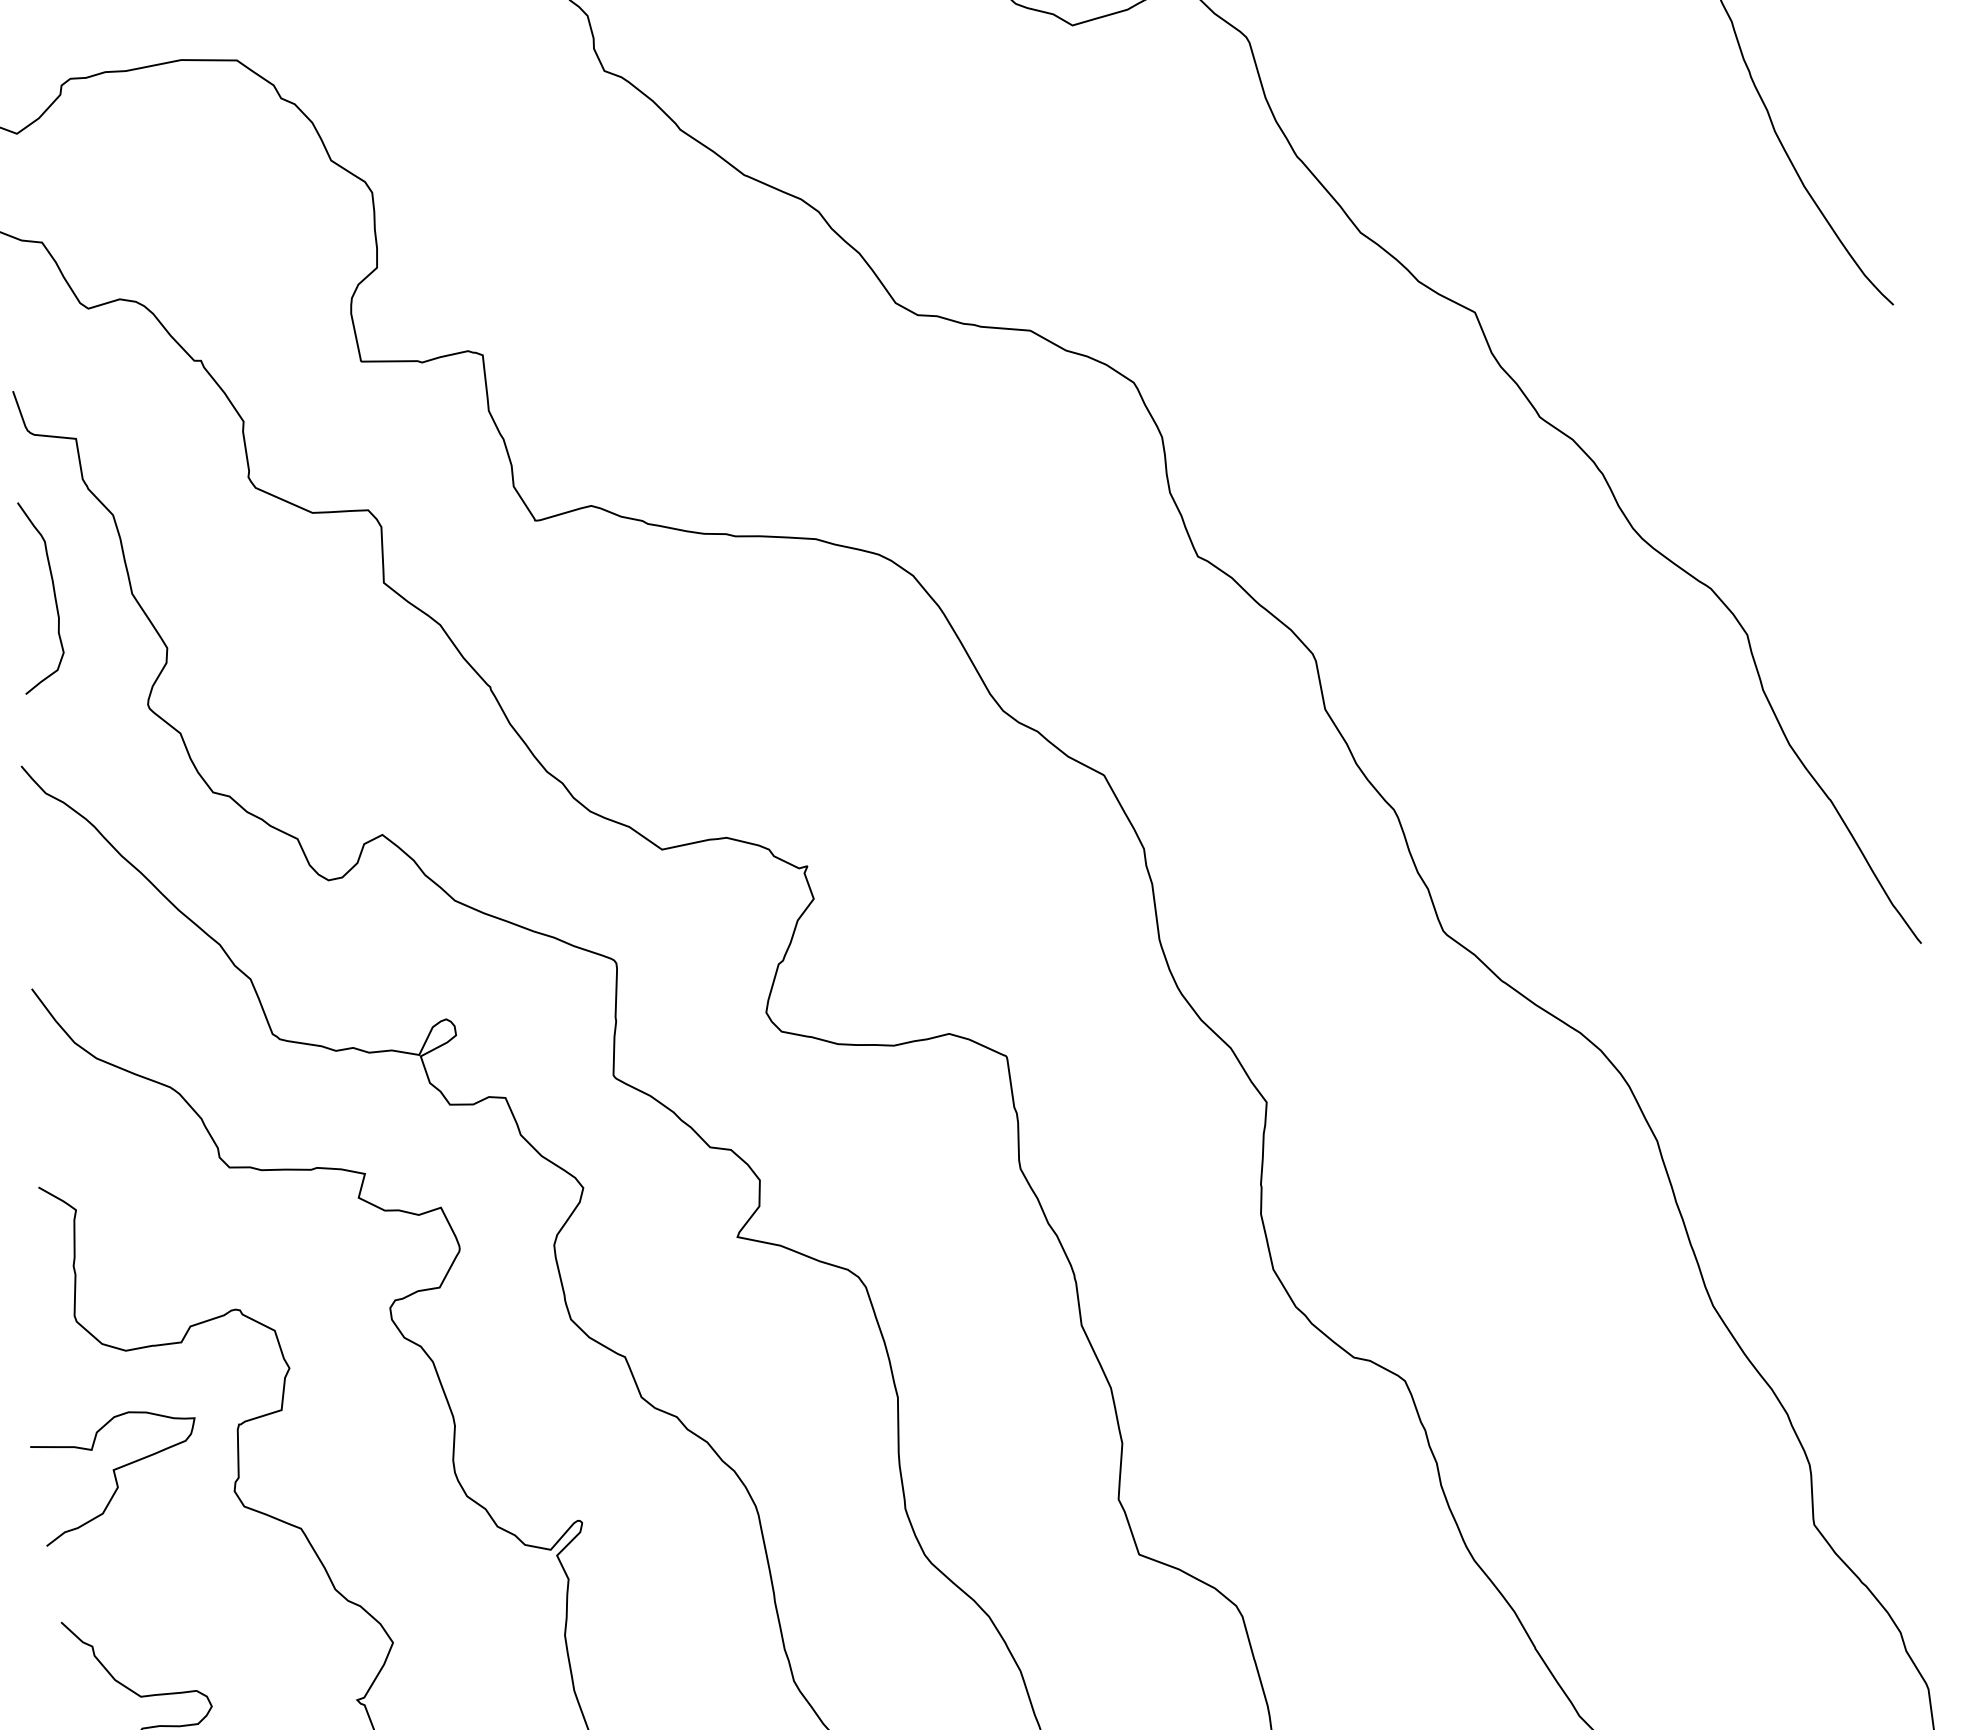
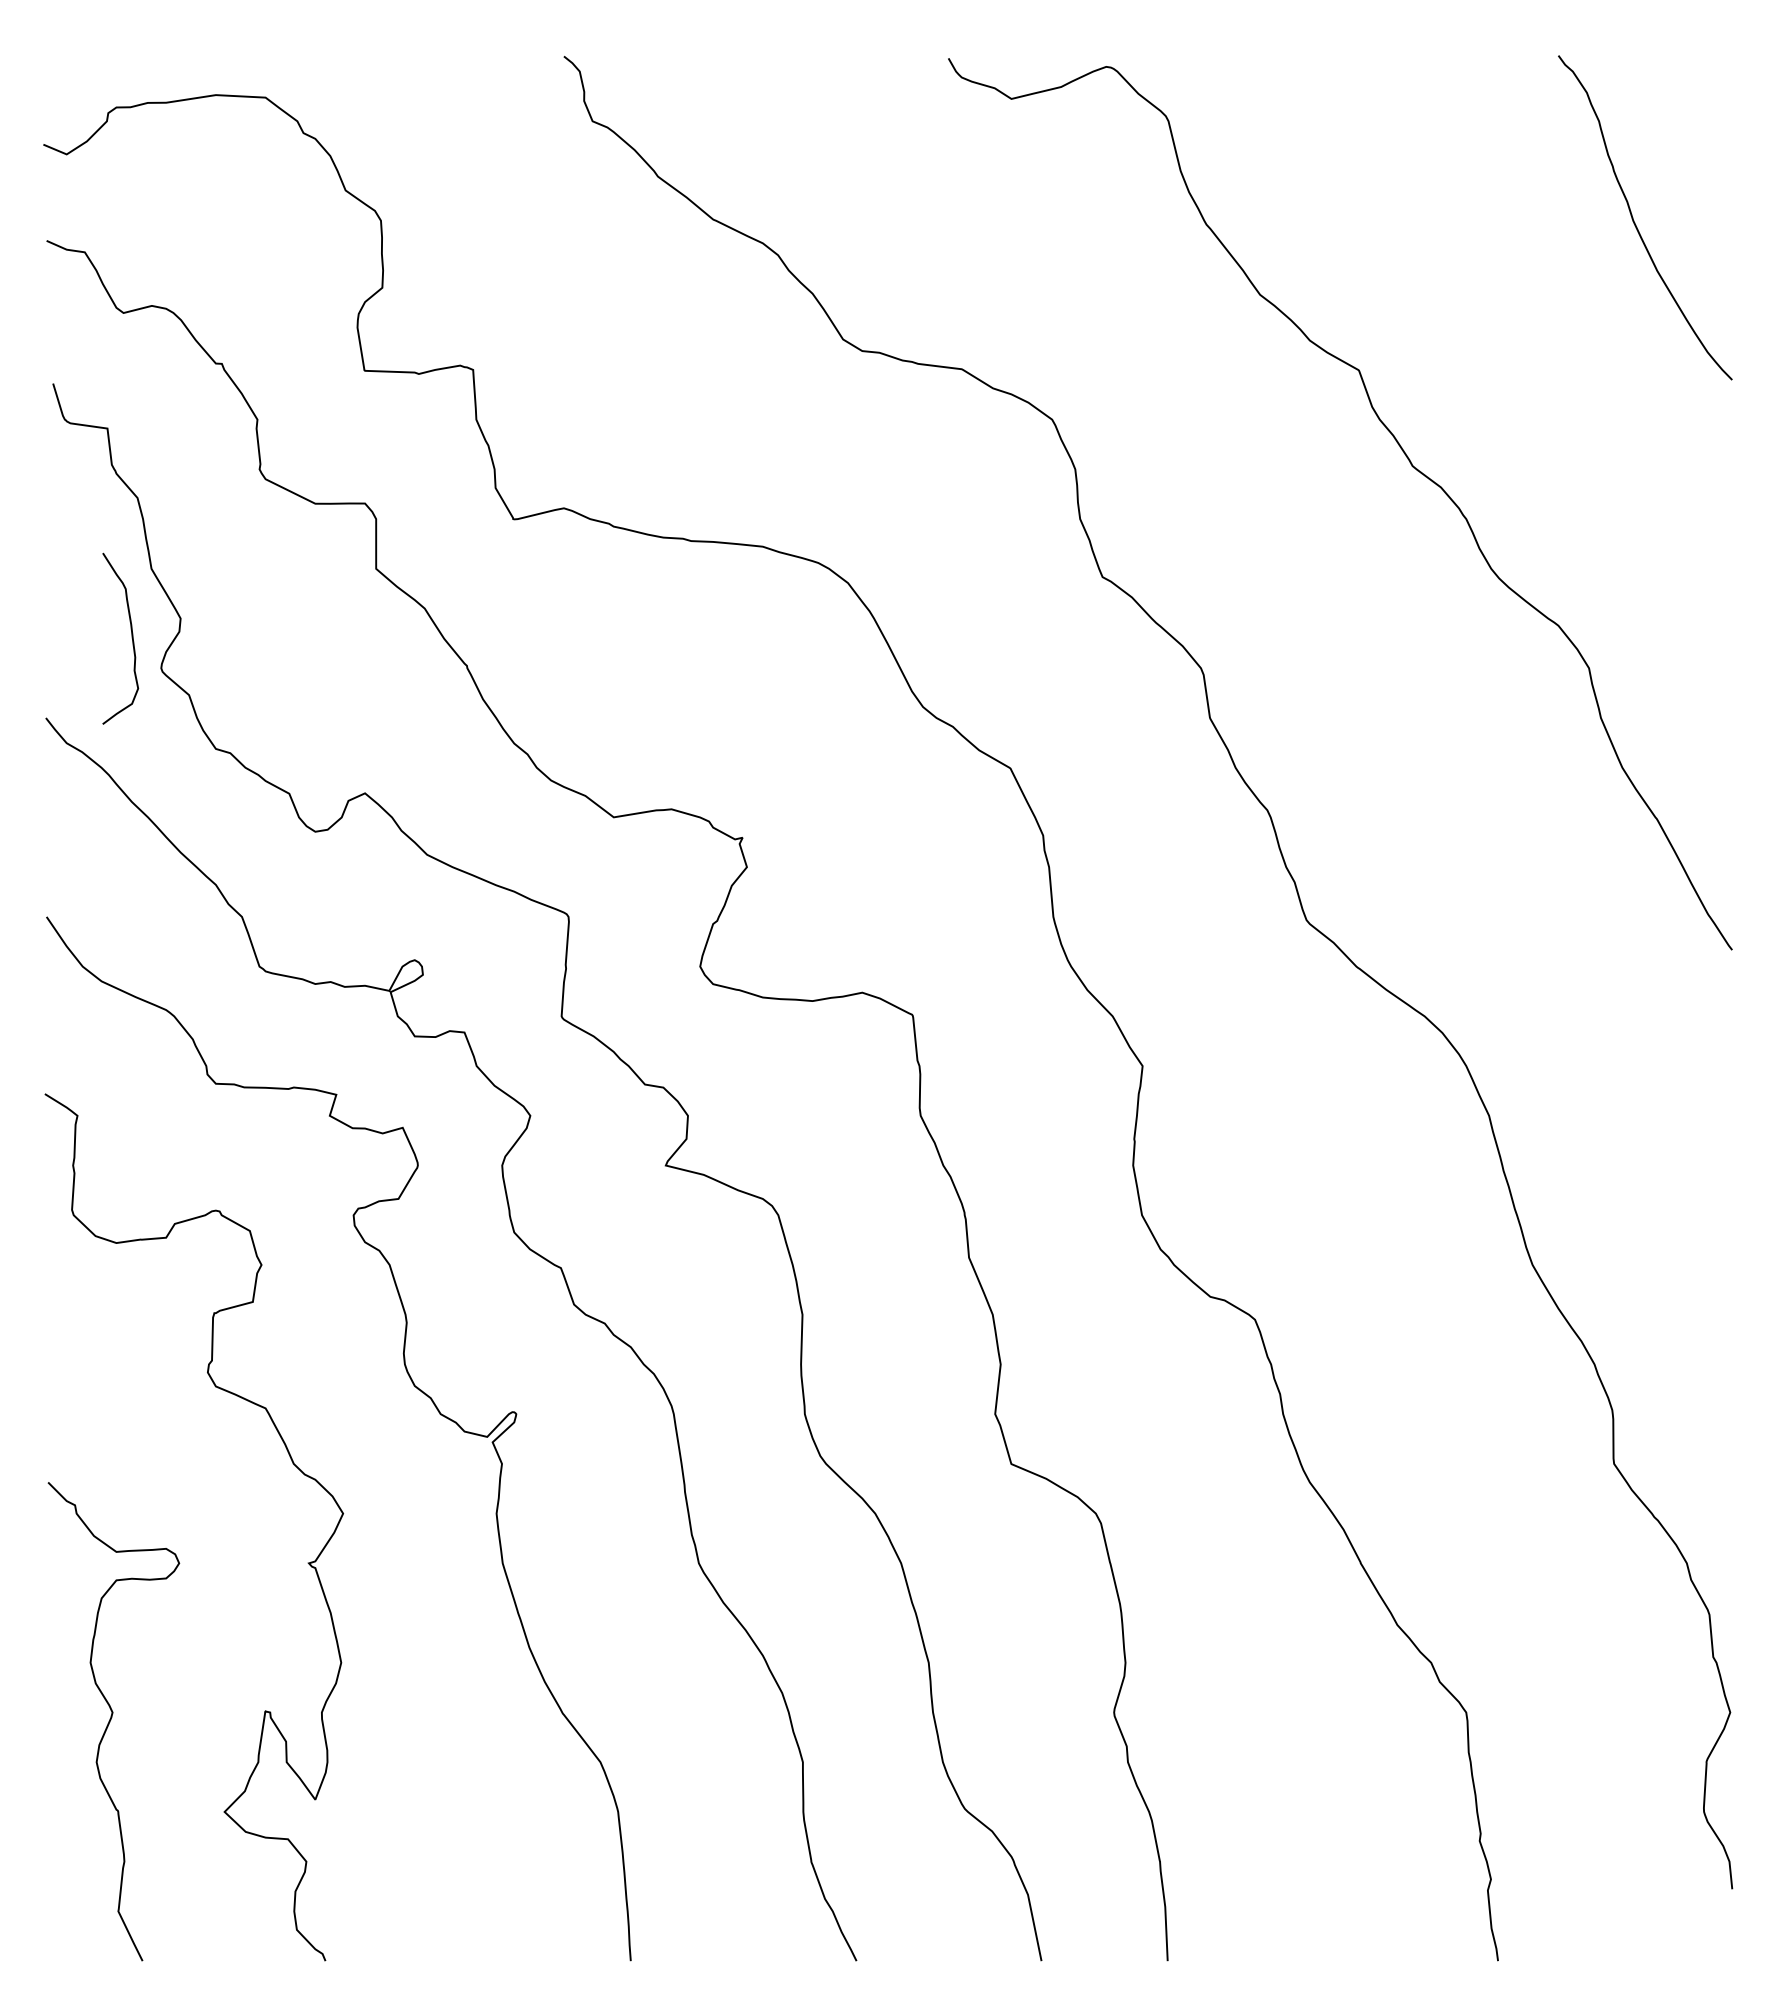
curve: (53, 596) -> (131, 638), moved
curve: (114, 1477) -> (101, 1355), removed

